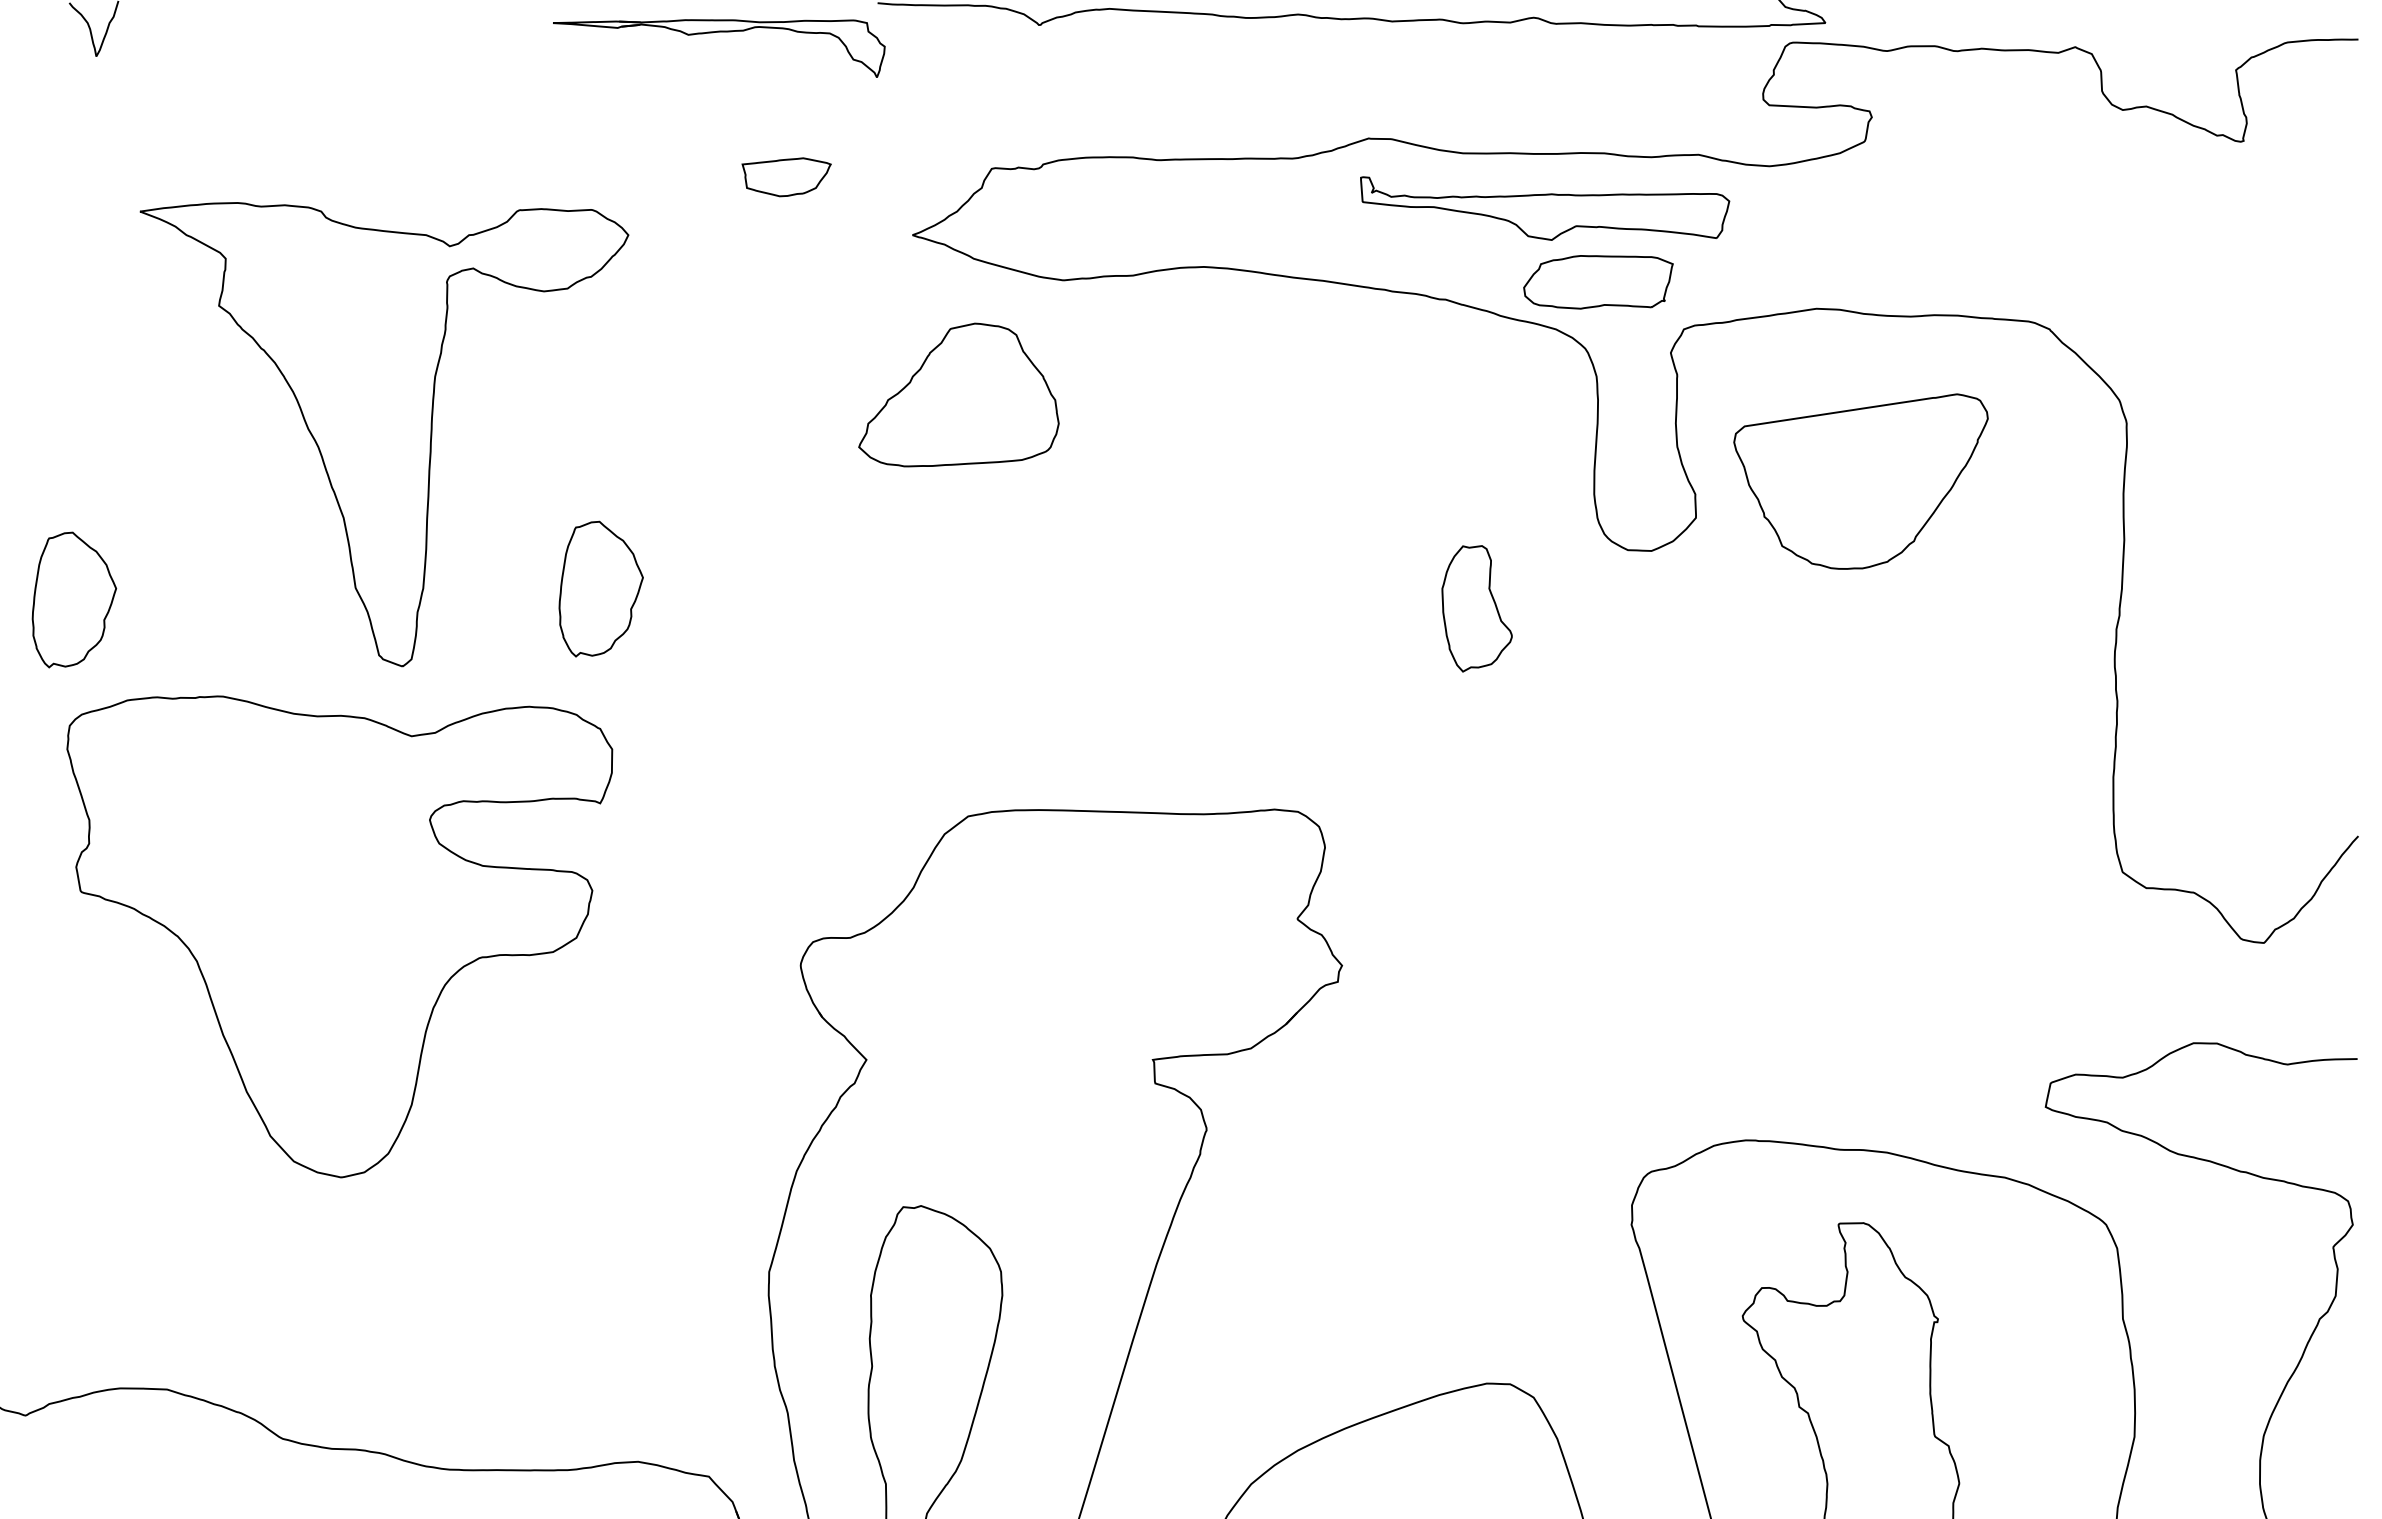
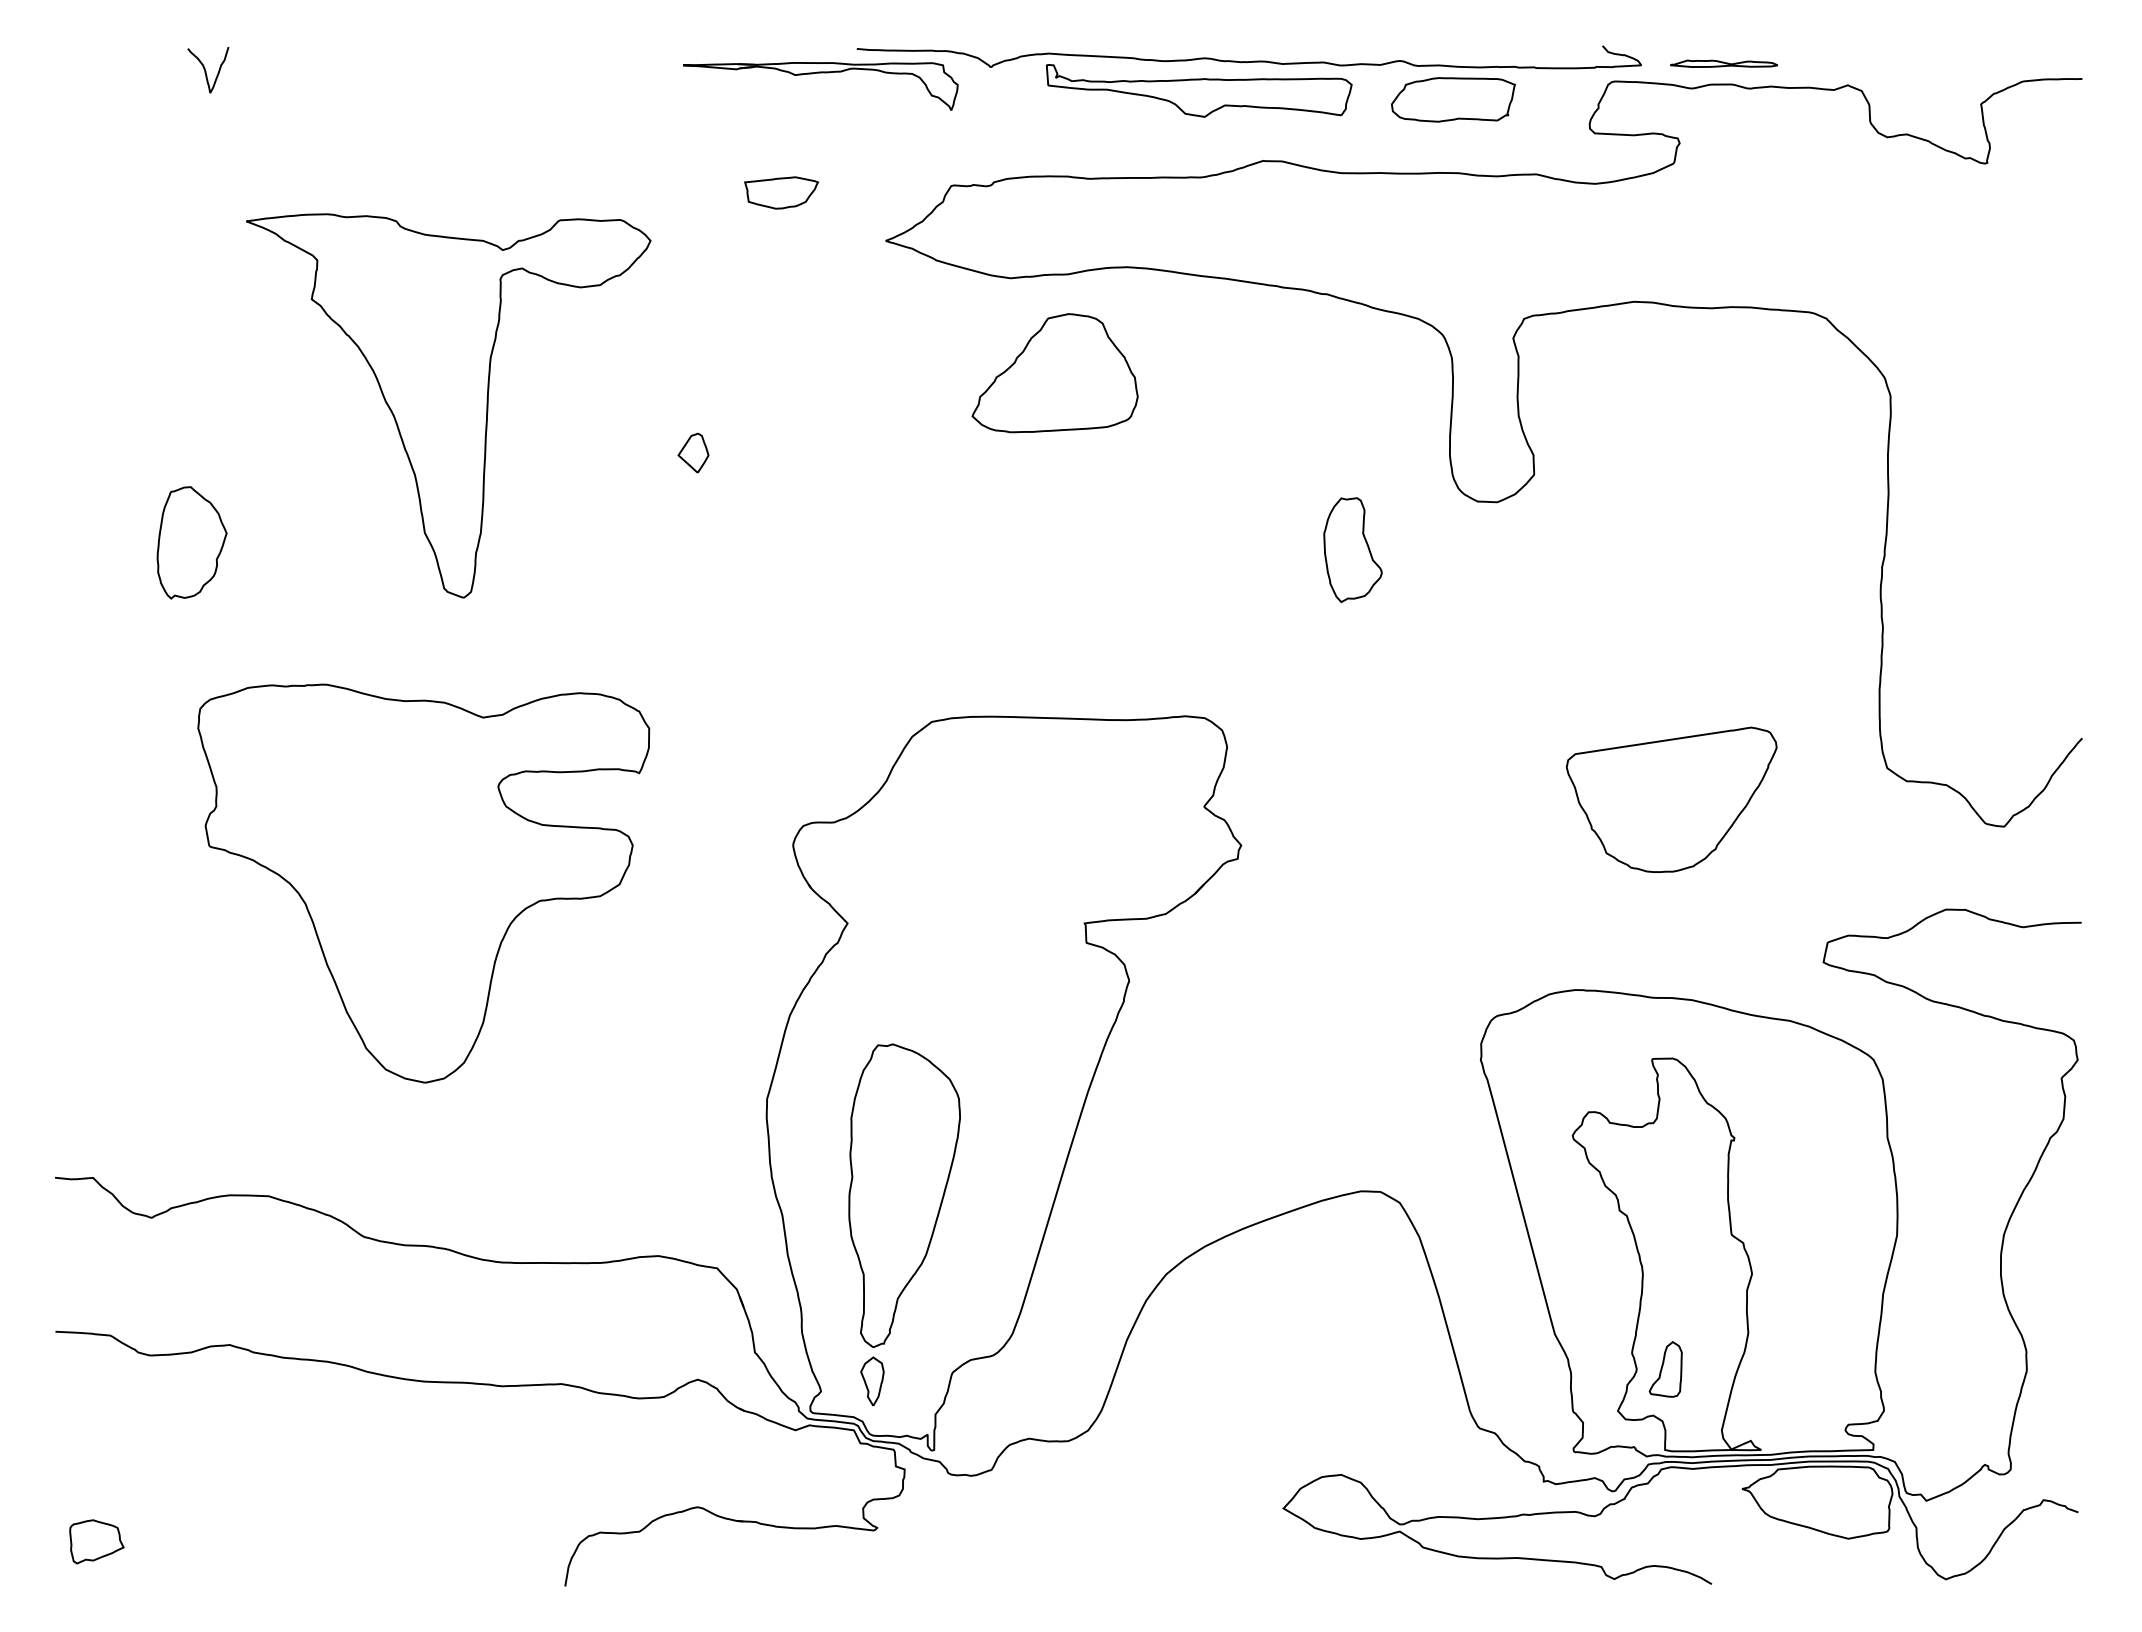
part: (1924, 20) -> (1723, 63), added
part: (718, 32) -> (820, 73), moved
part: (1545, 208) -> (1199, 90), moved
part: (1598, 281) -> (1453, 99), moved
part: (958, 395) -> (1054, 373), moved
part: (1860, 481) -> (1671, 799), moved
part: (680, 490) -> (693, 452), added
part: (600, 588) -> (627, 533), removed
part: (339, 936) -> (423, 883), moved

